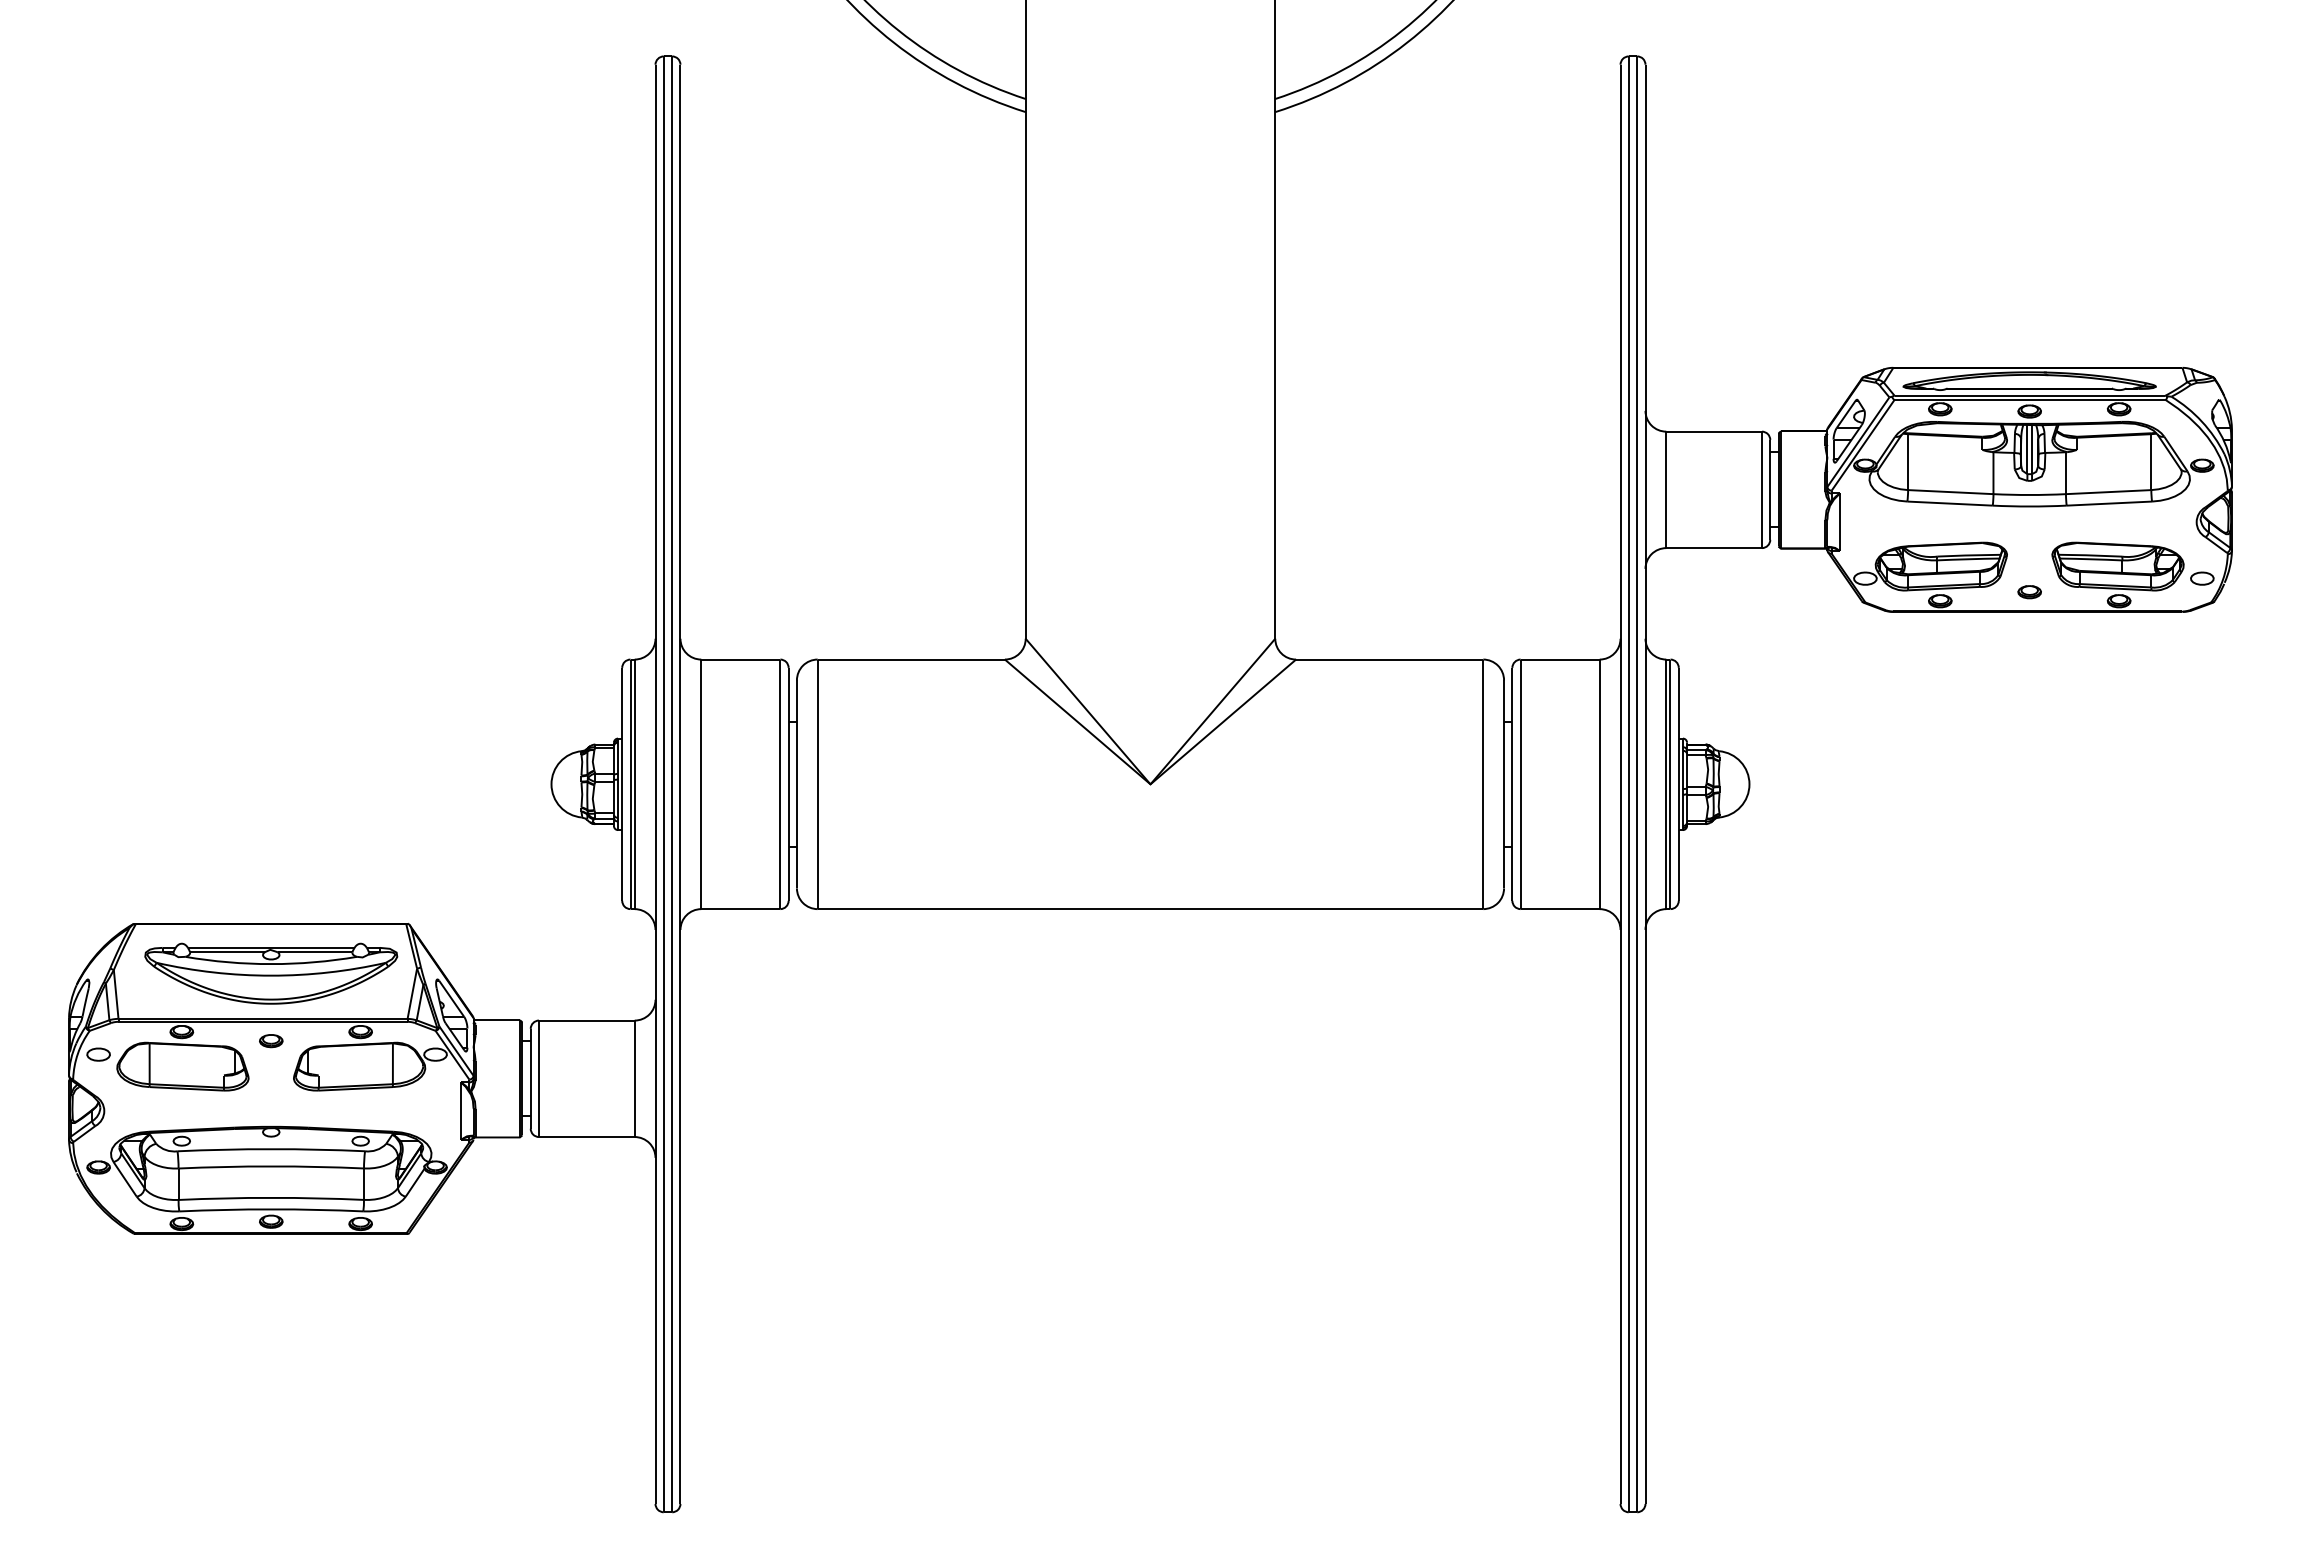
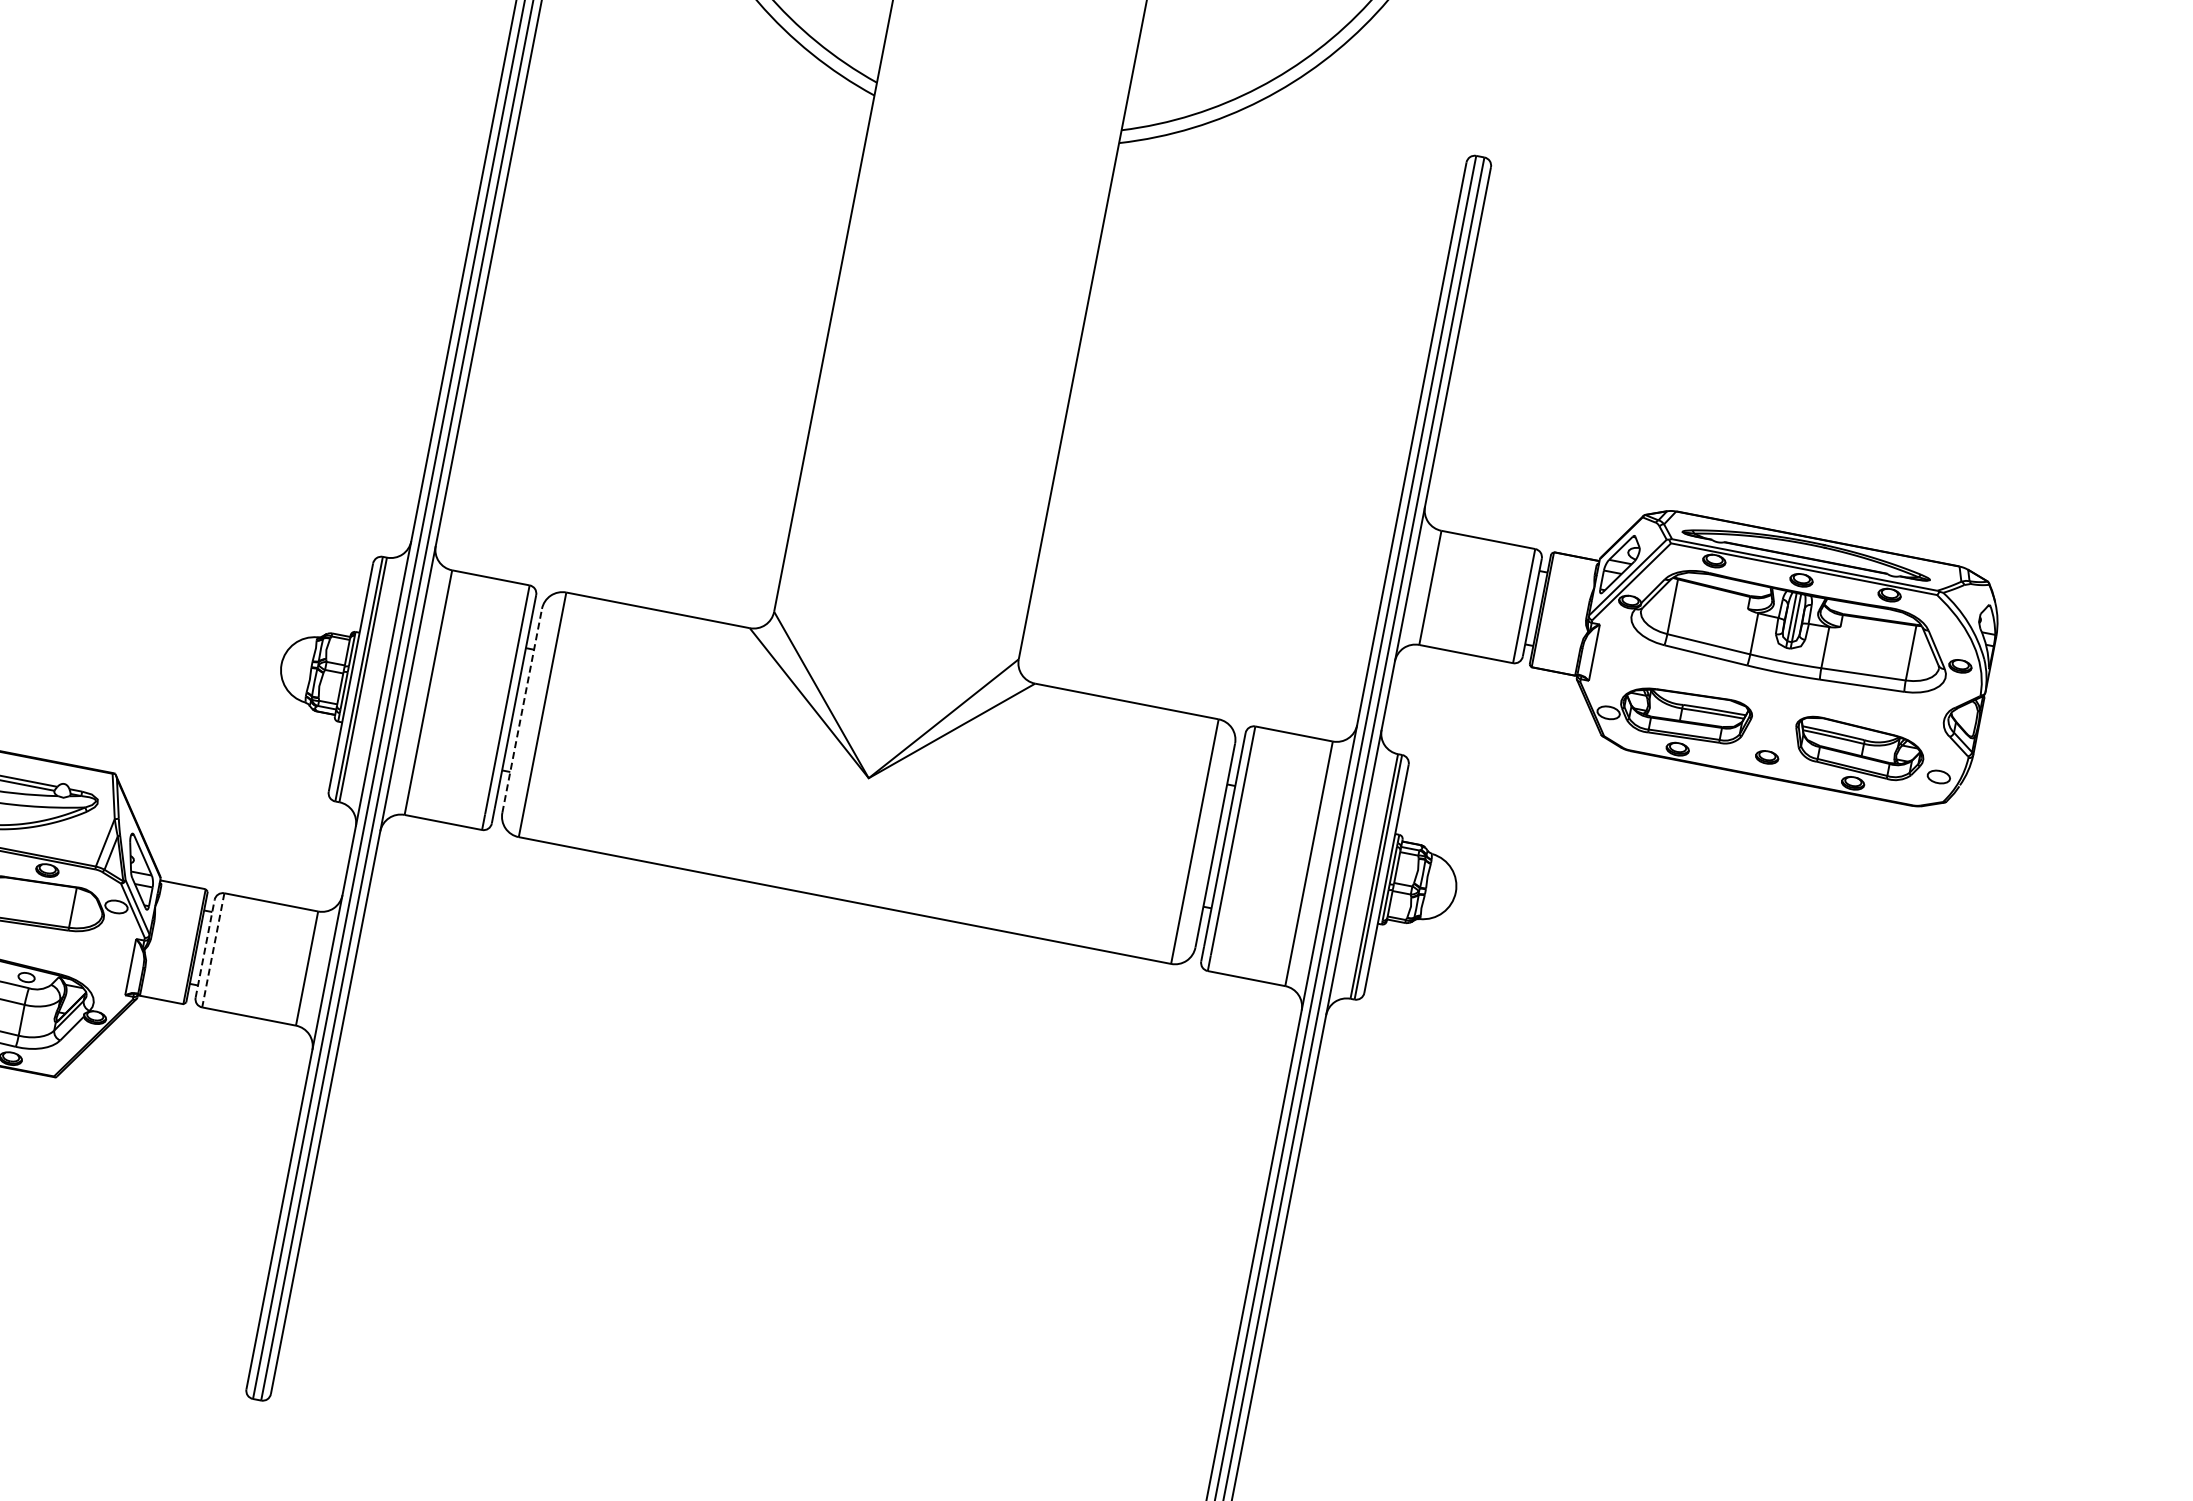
line: (796, 784) -> (521, 710), solid -> dashed
line: (530, 1078) -> (204, 948), solid -> dashed
line: (539, 1079) -> (213, 951), solid -> dashed

